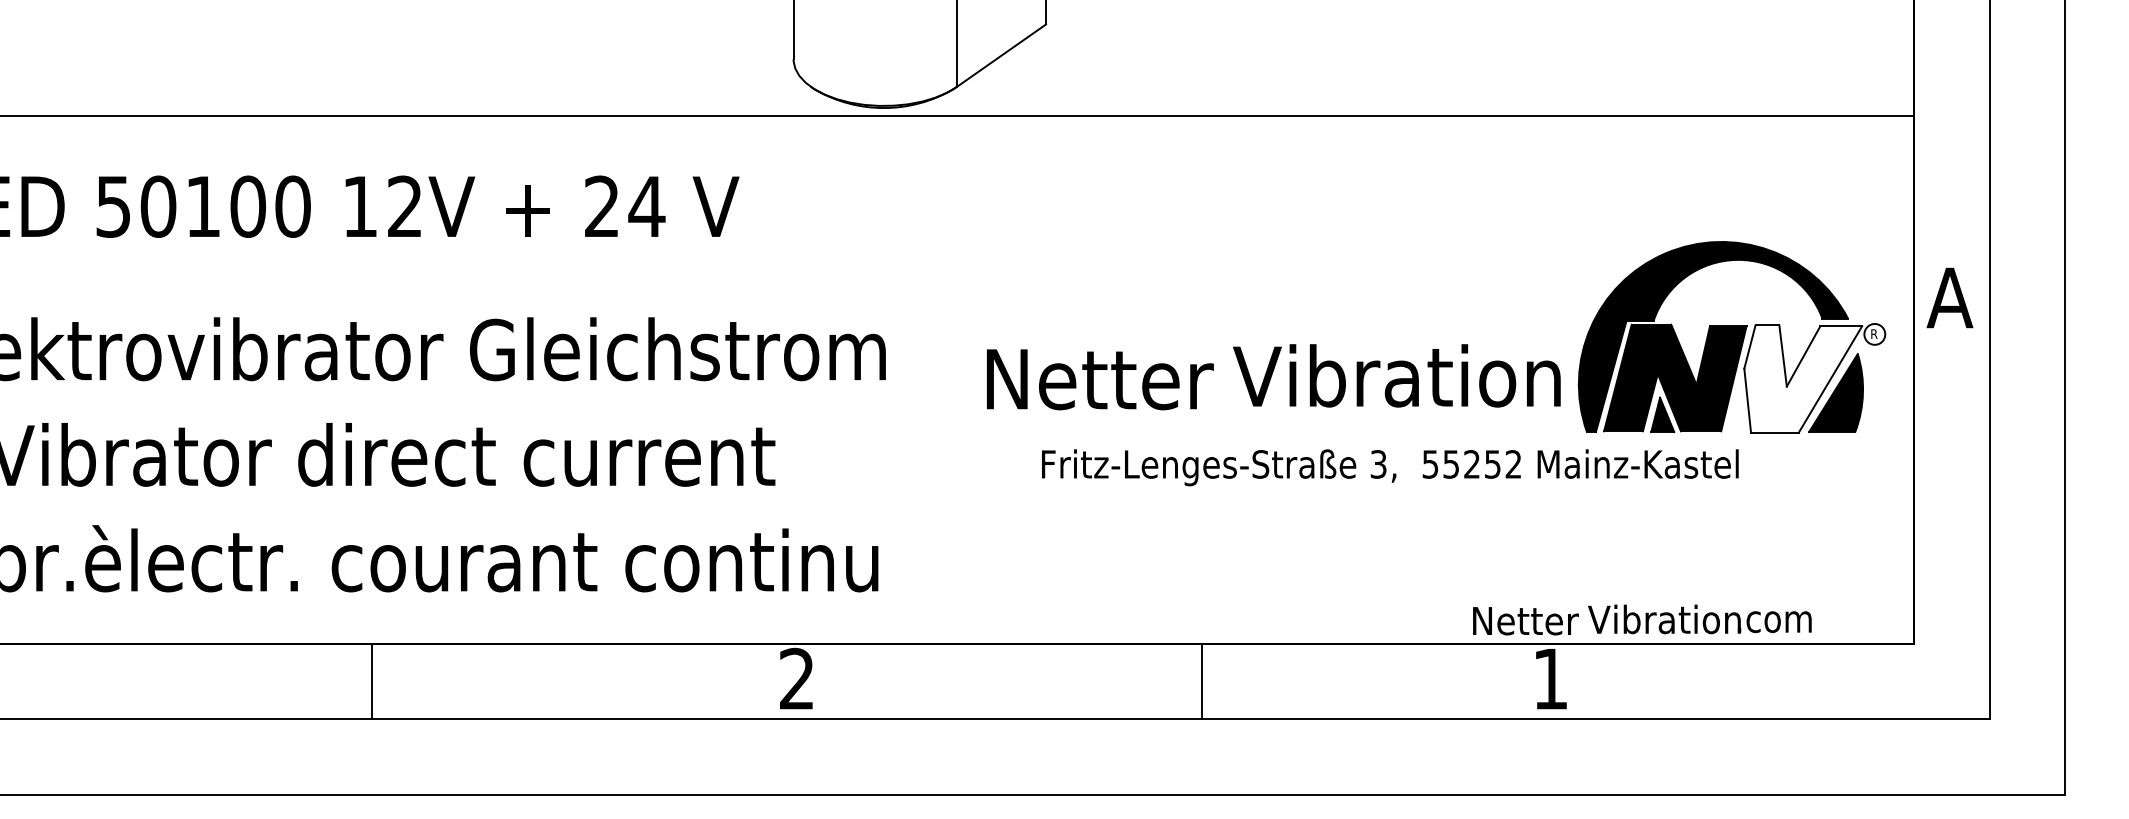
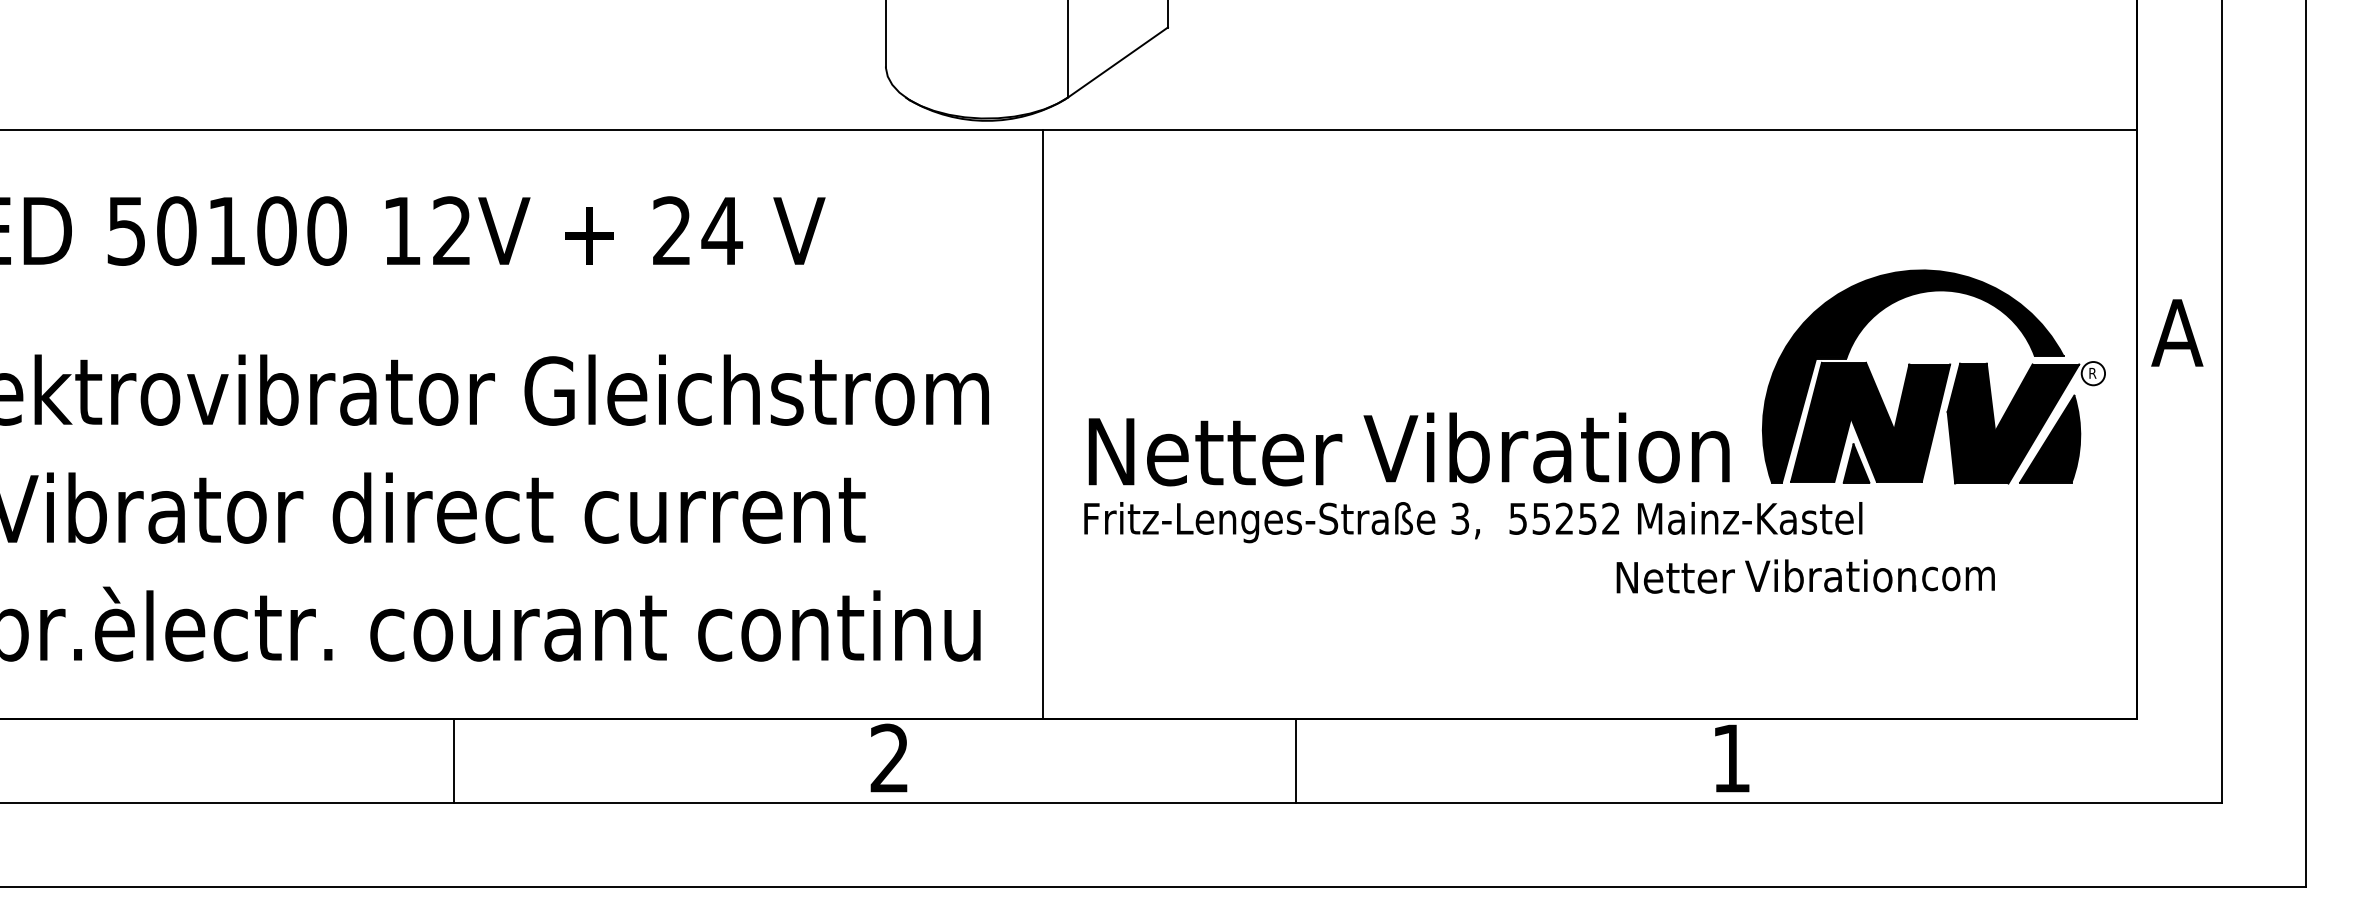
text: (1273, 377) -> (1408, 449), moved
line: (934, 379) -> (1043, 424), added
fill: (1803, 379) -> (2013, 423), added
text: (1390, 467) -> (1473, 522), moved
text: (1642, 619) -> (1805, 576), moved
line: (372, 681) -> (454, 761), moved
line: (1201, 681) -> (1295, 761), moved

